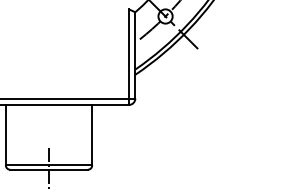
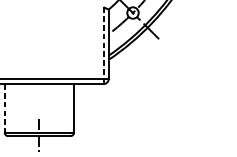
line: (128, 53) -> (103, 42), solid -> dashed
line: (5, 135) -> (4, 108), solid -> dashed

